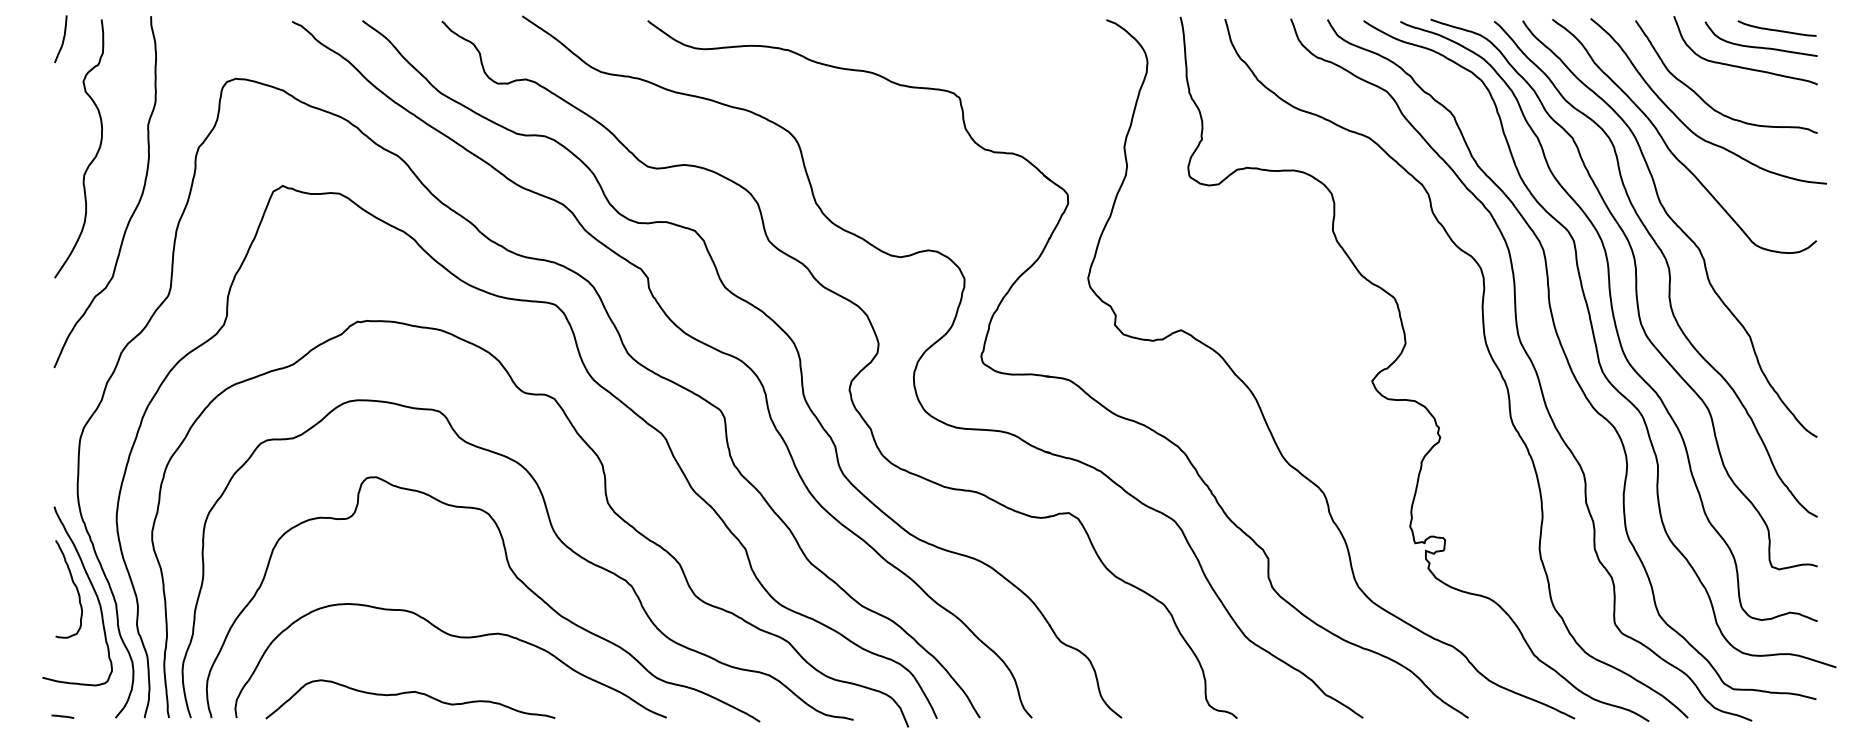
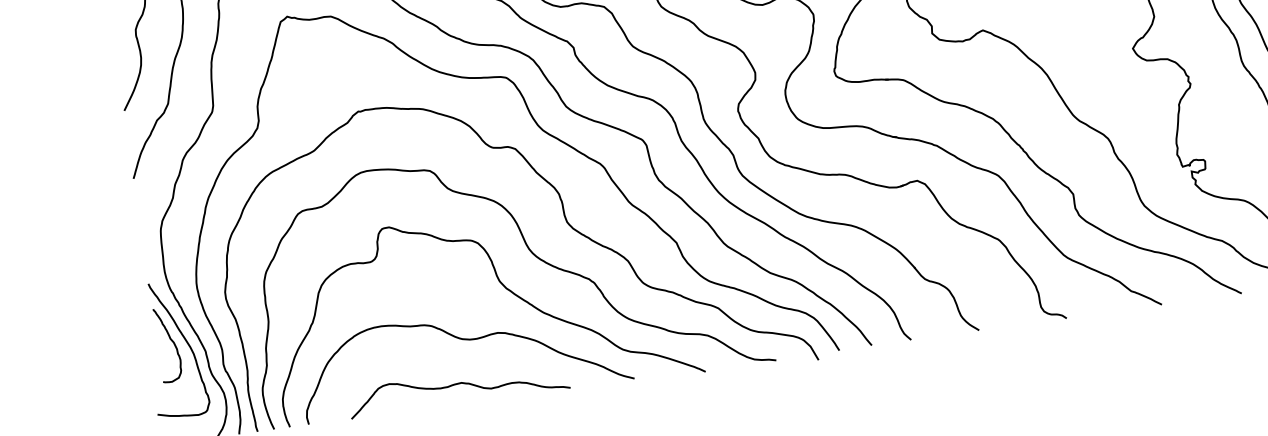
curve: (410, 693) -> (458, 384), moved

